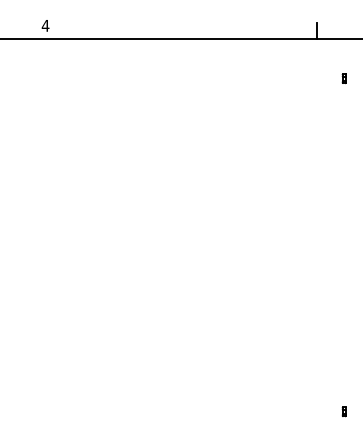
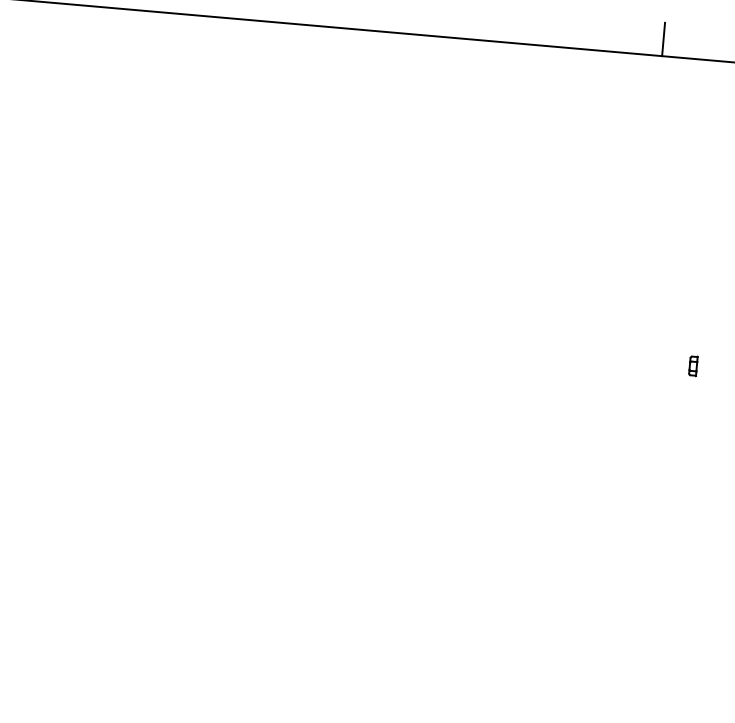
part: (343, 78) -> (691, 365), moved

